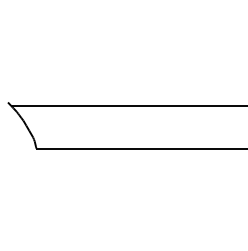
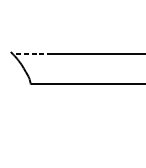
line: (38, 105) -> (32, 54), solid -> dashed

